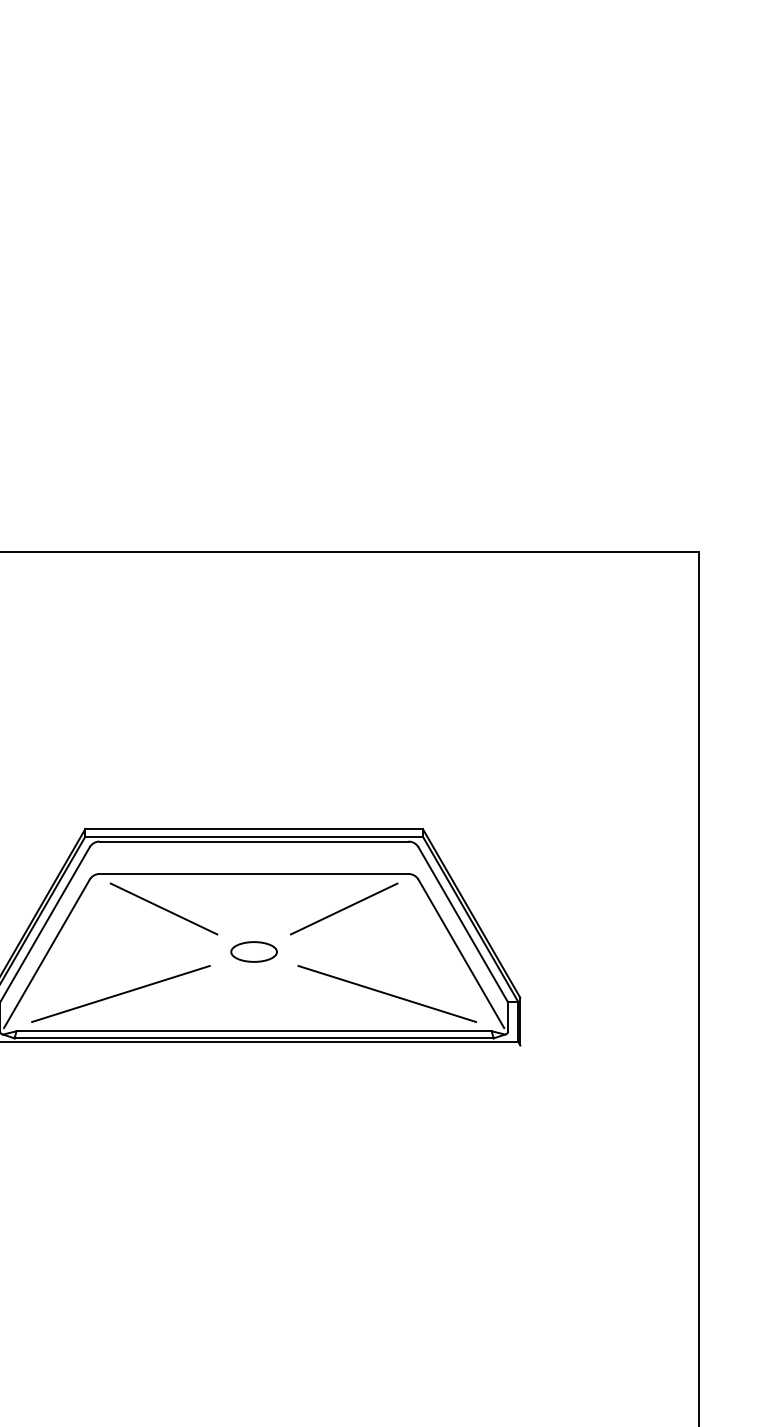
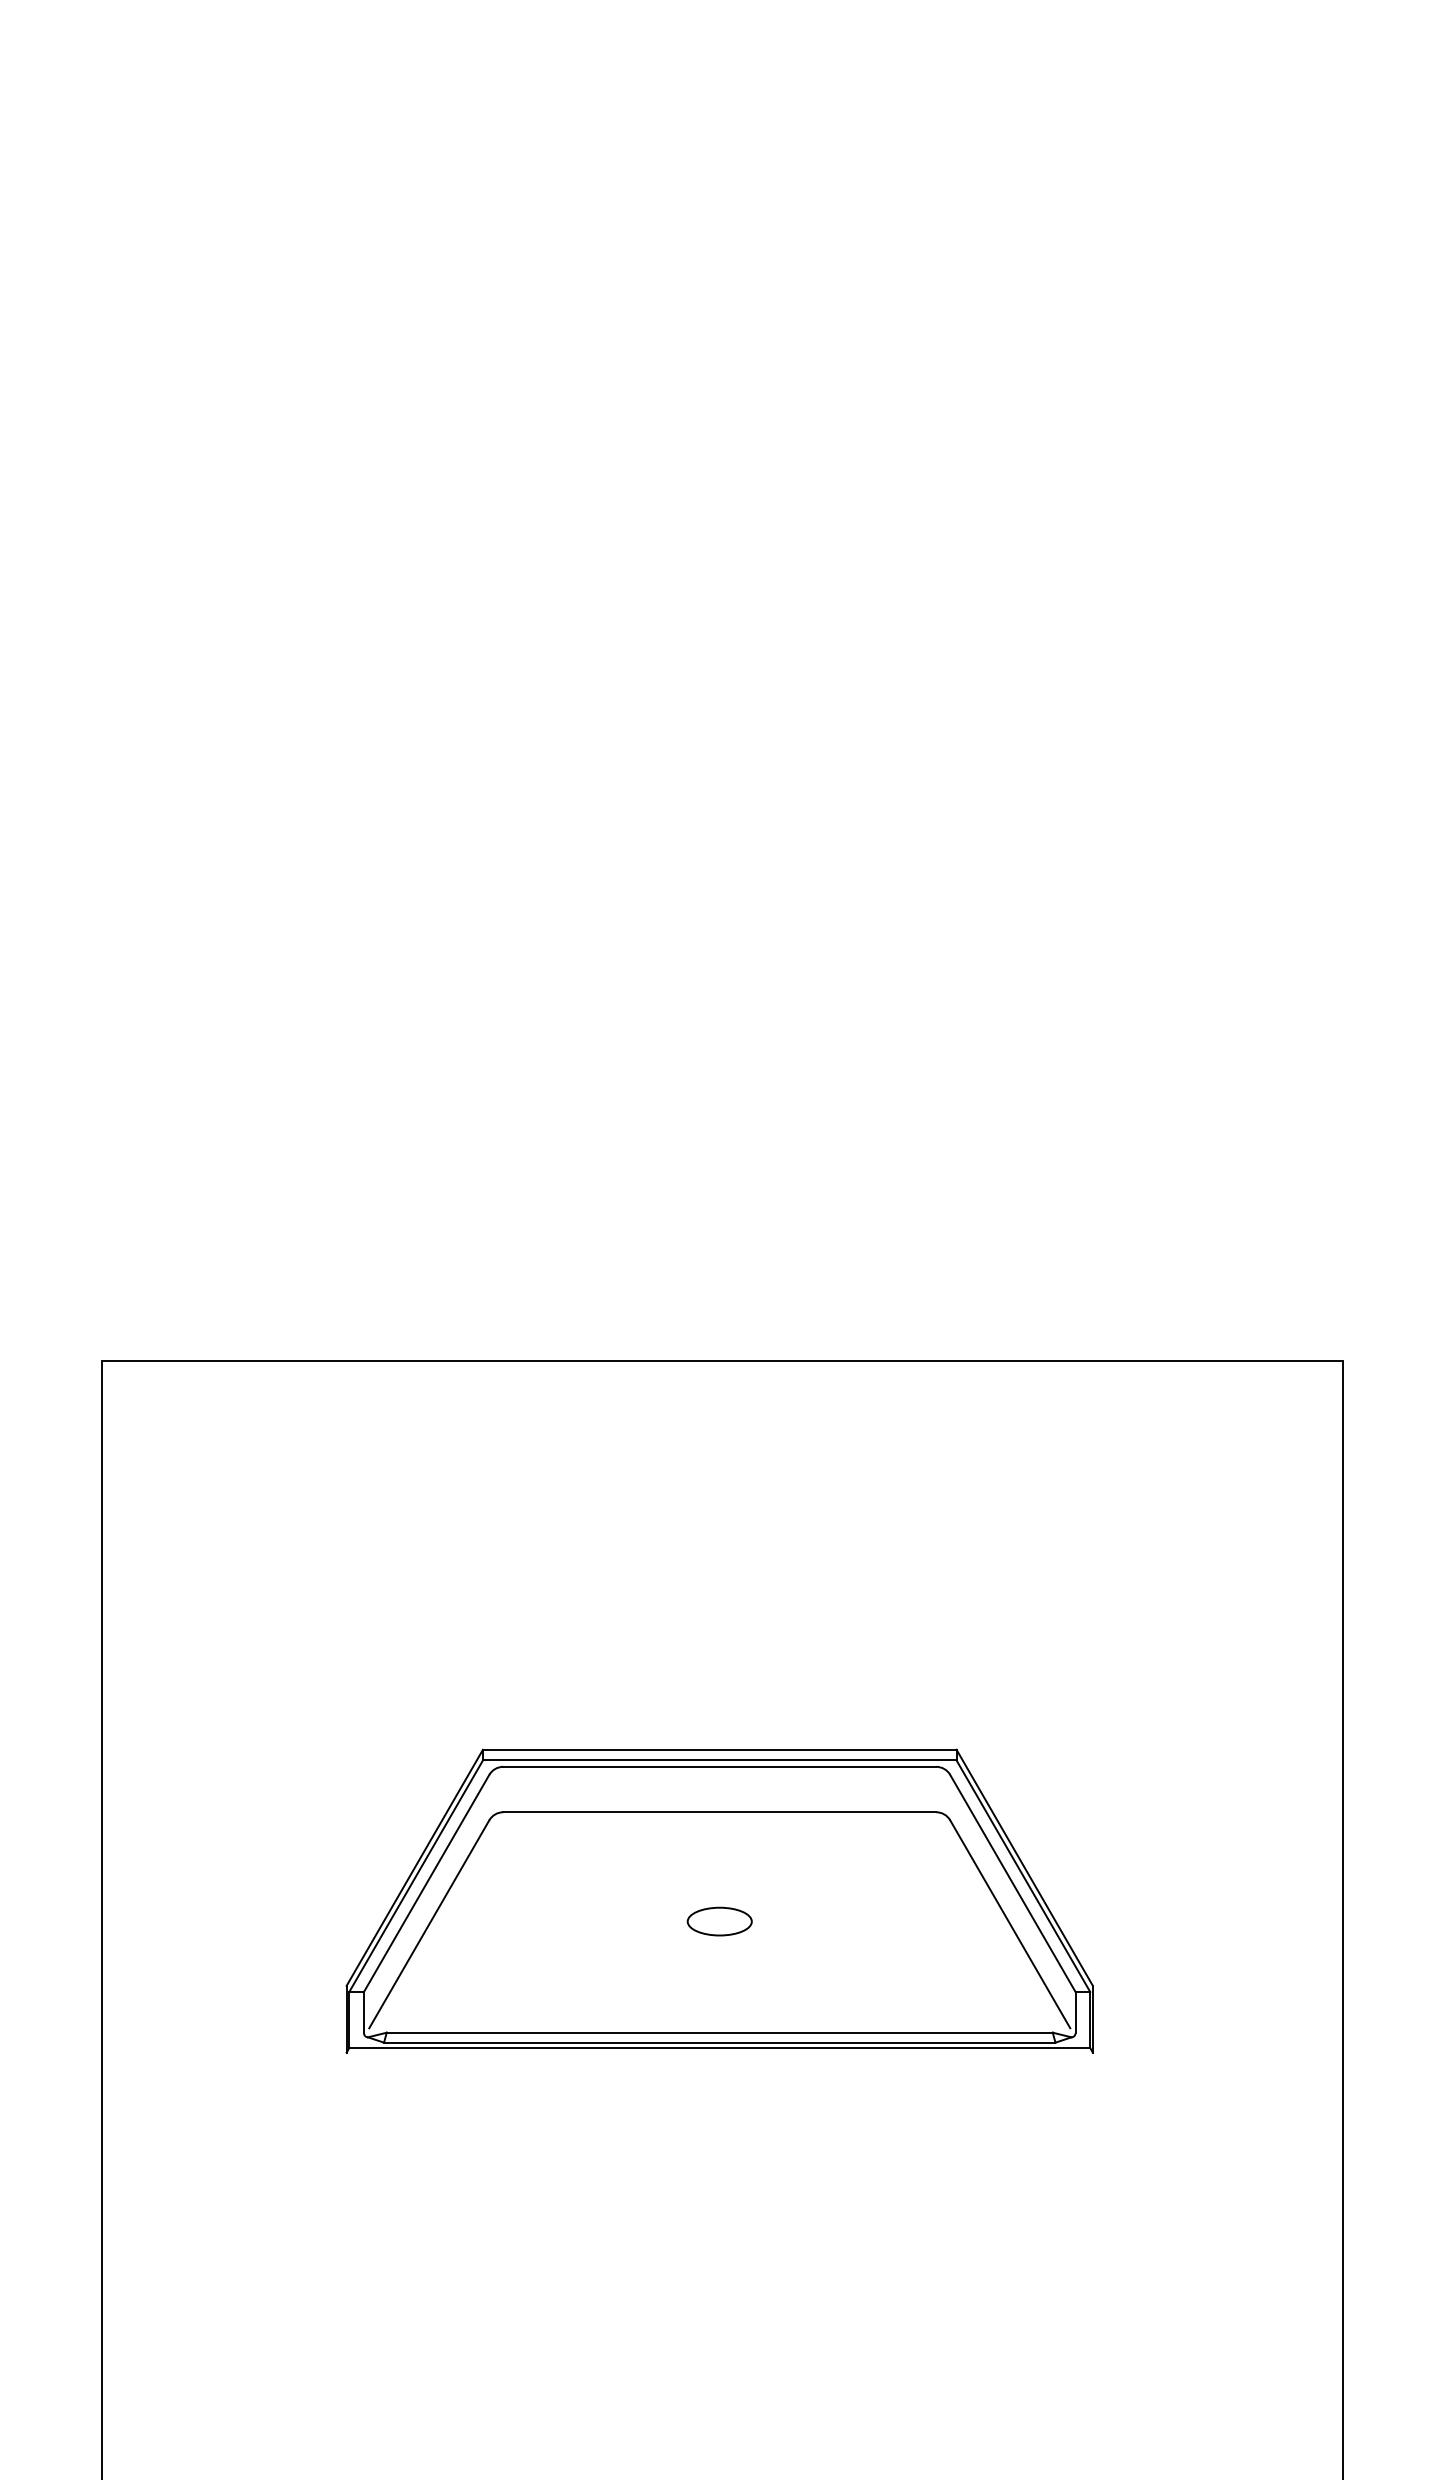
line: (164, 908) -> (593, 1860), removed
line: (343, 908) -> (845, 1860), removed
line: (120, 994) -> (532, 1980), removed
line: (386, 994) -> (905, 1980), removed

